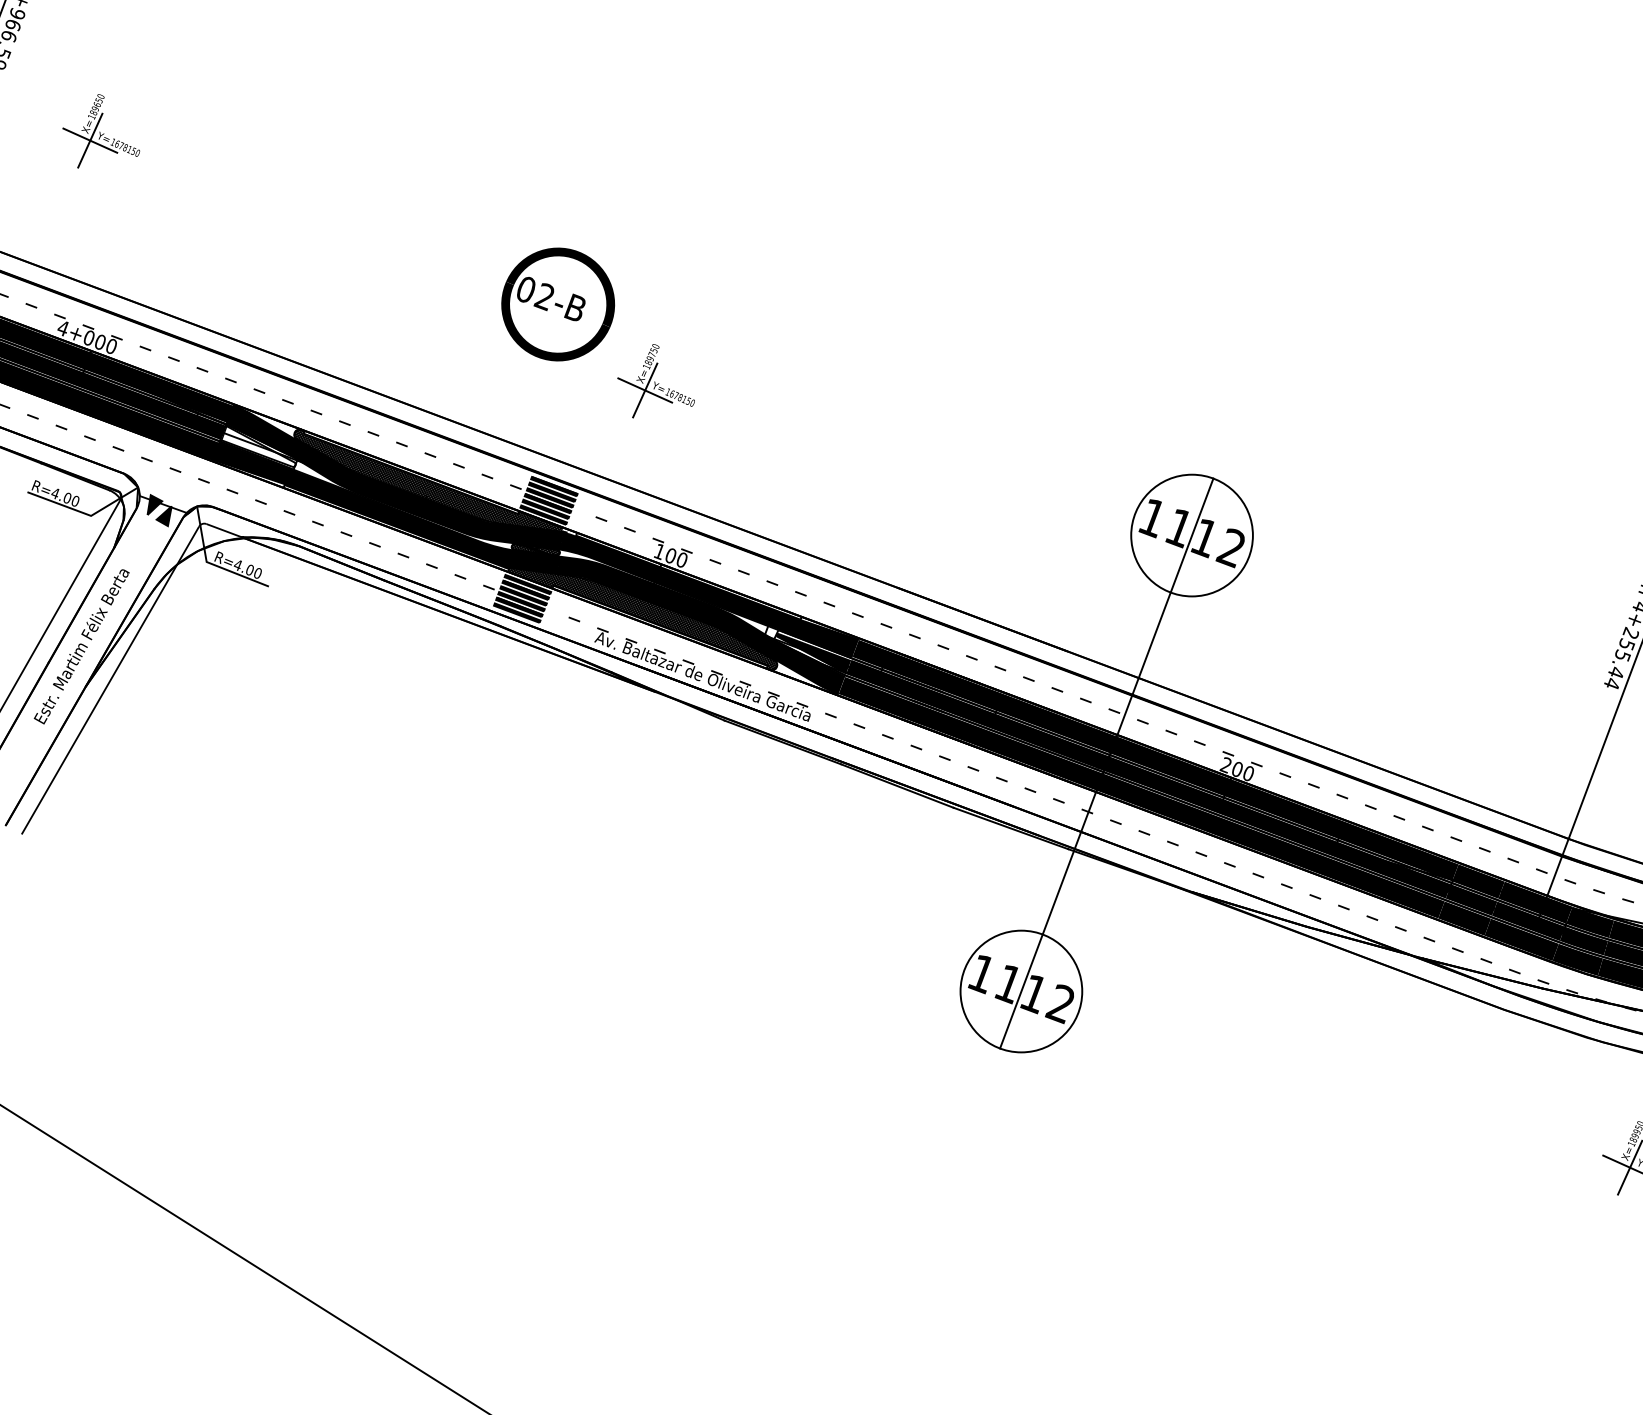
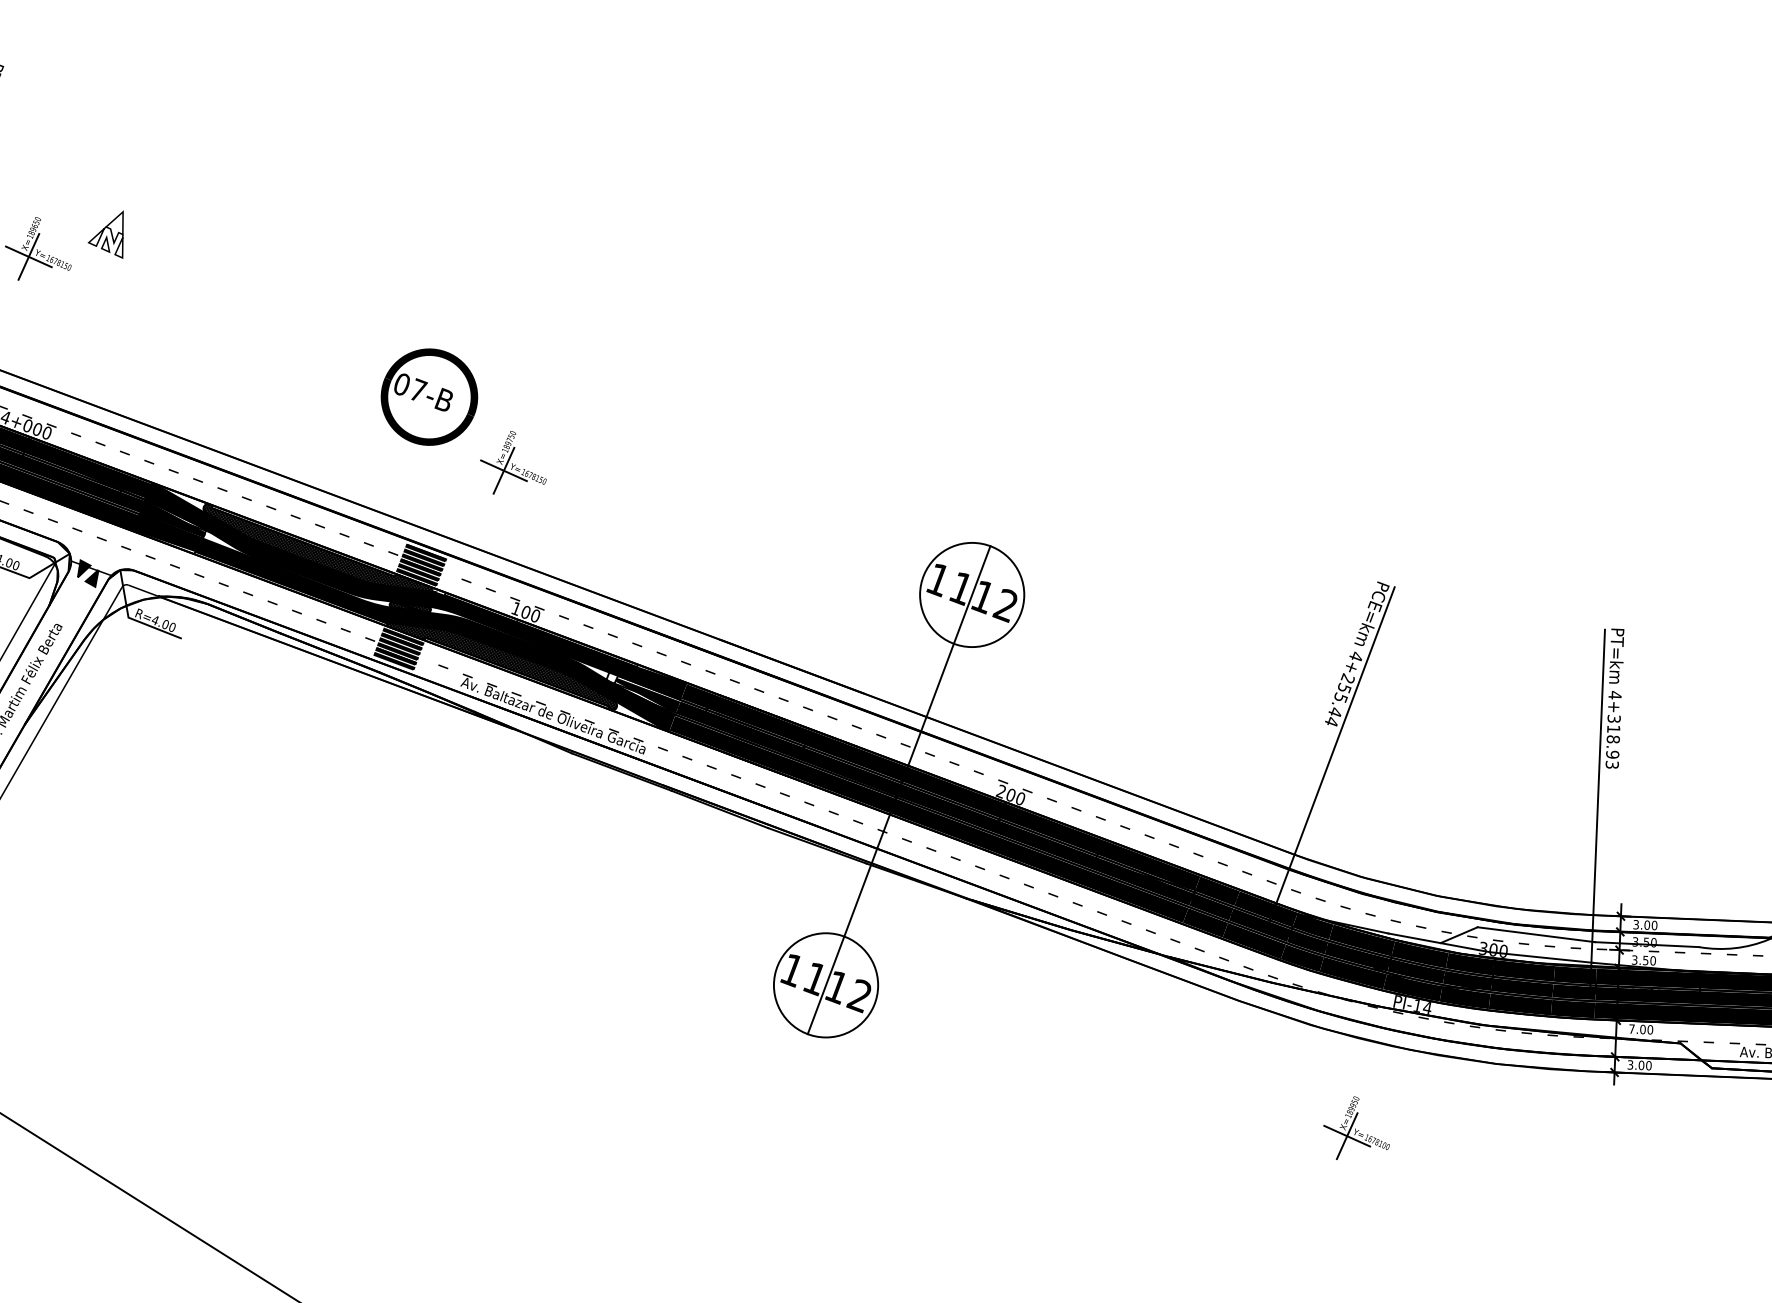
part: (179, 114) -> (105, 234), added
text: (544, 296) -> (417, 390), 02-B -> 07-B
fill: (258, 446) -> (172, 518), added

